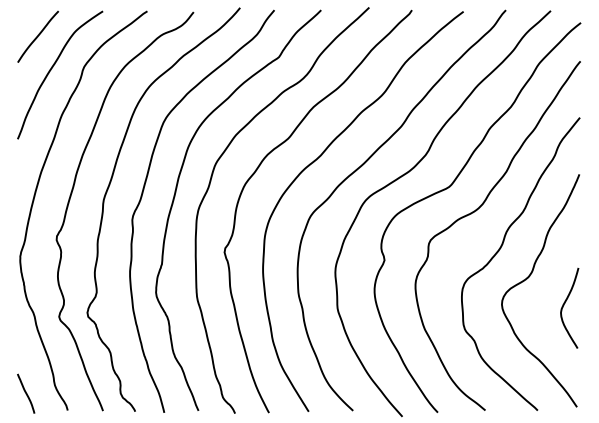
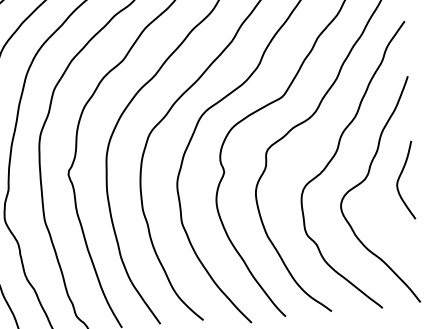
curve: (564, 305) -> (400, 178), moved

